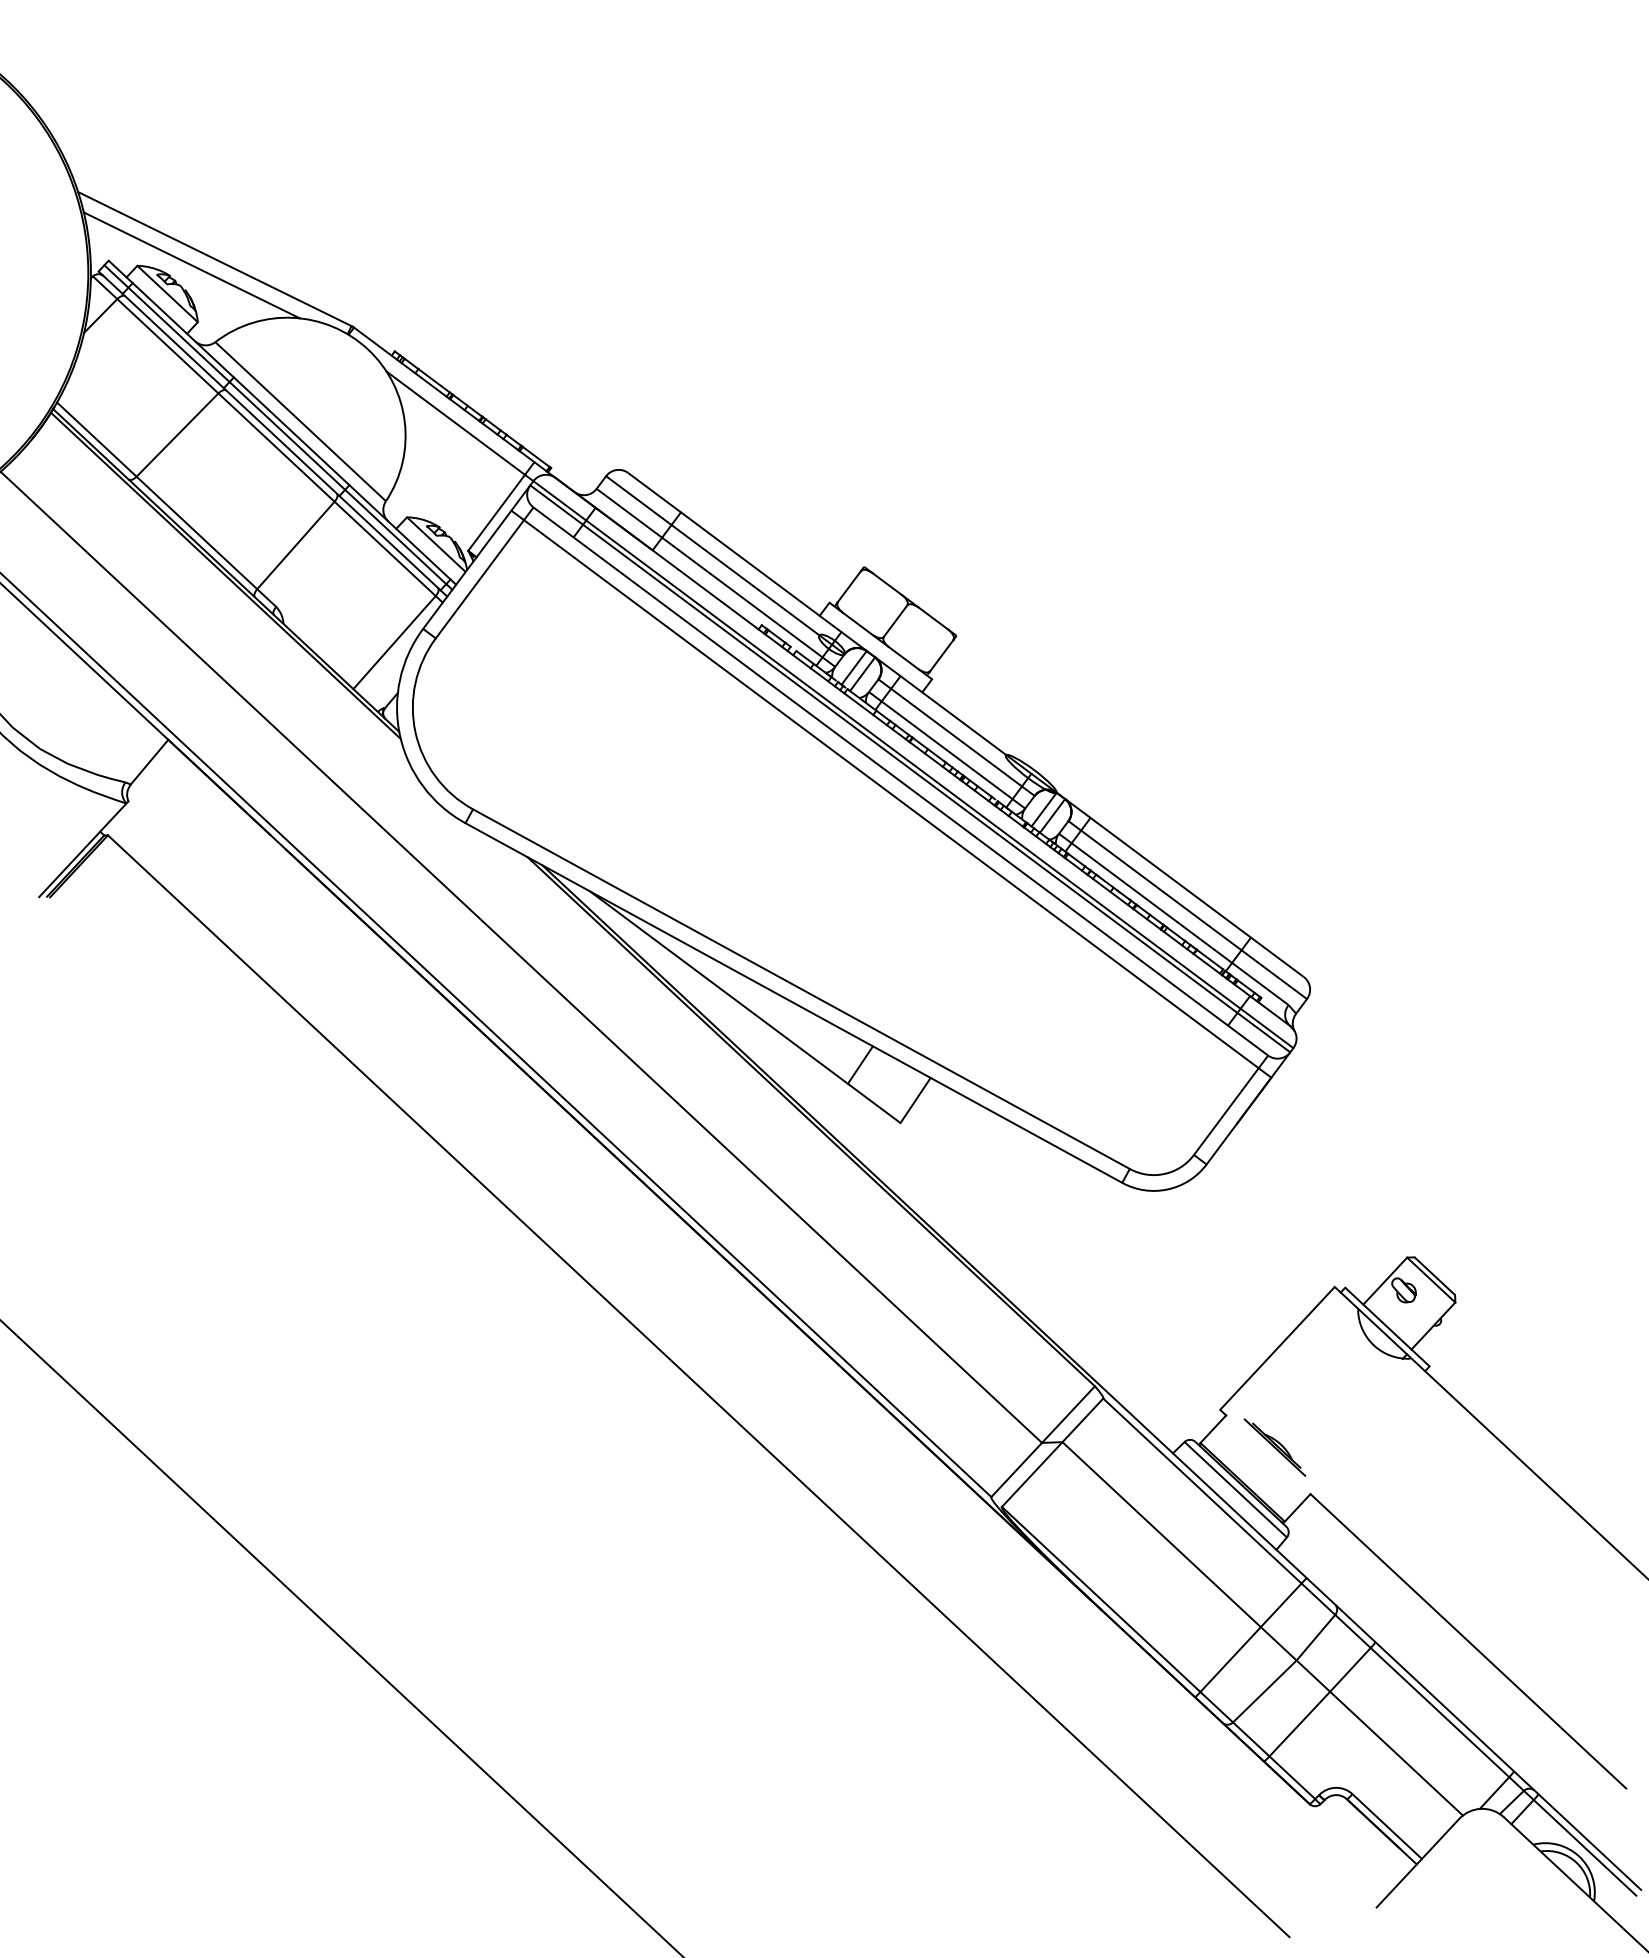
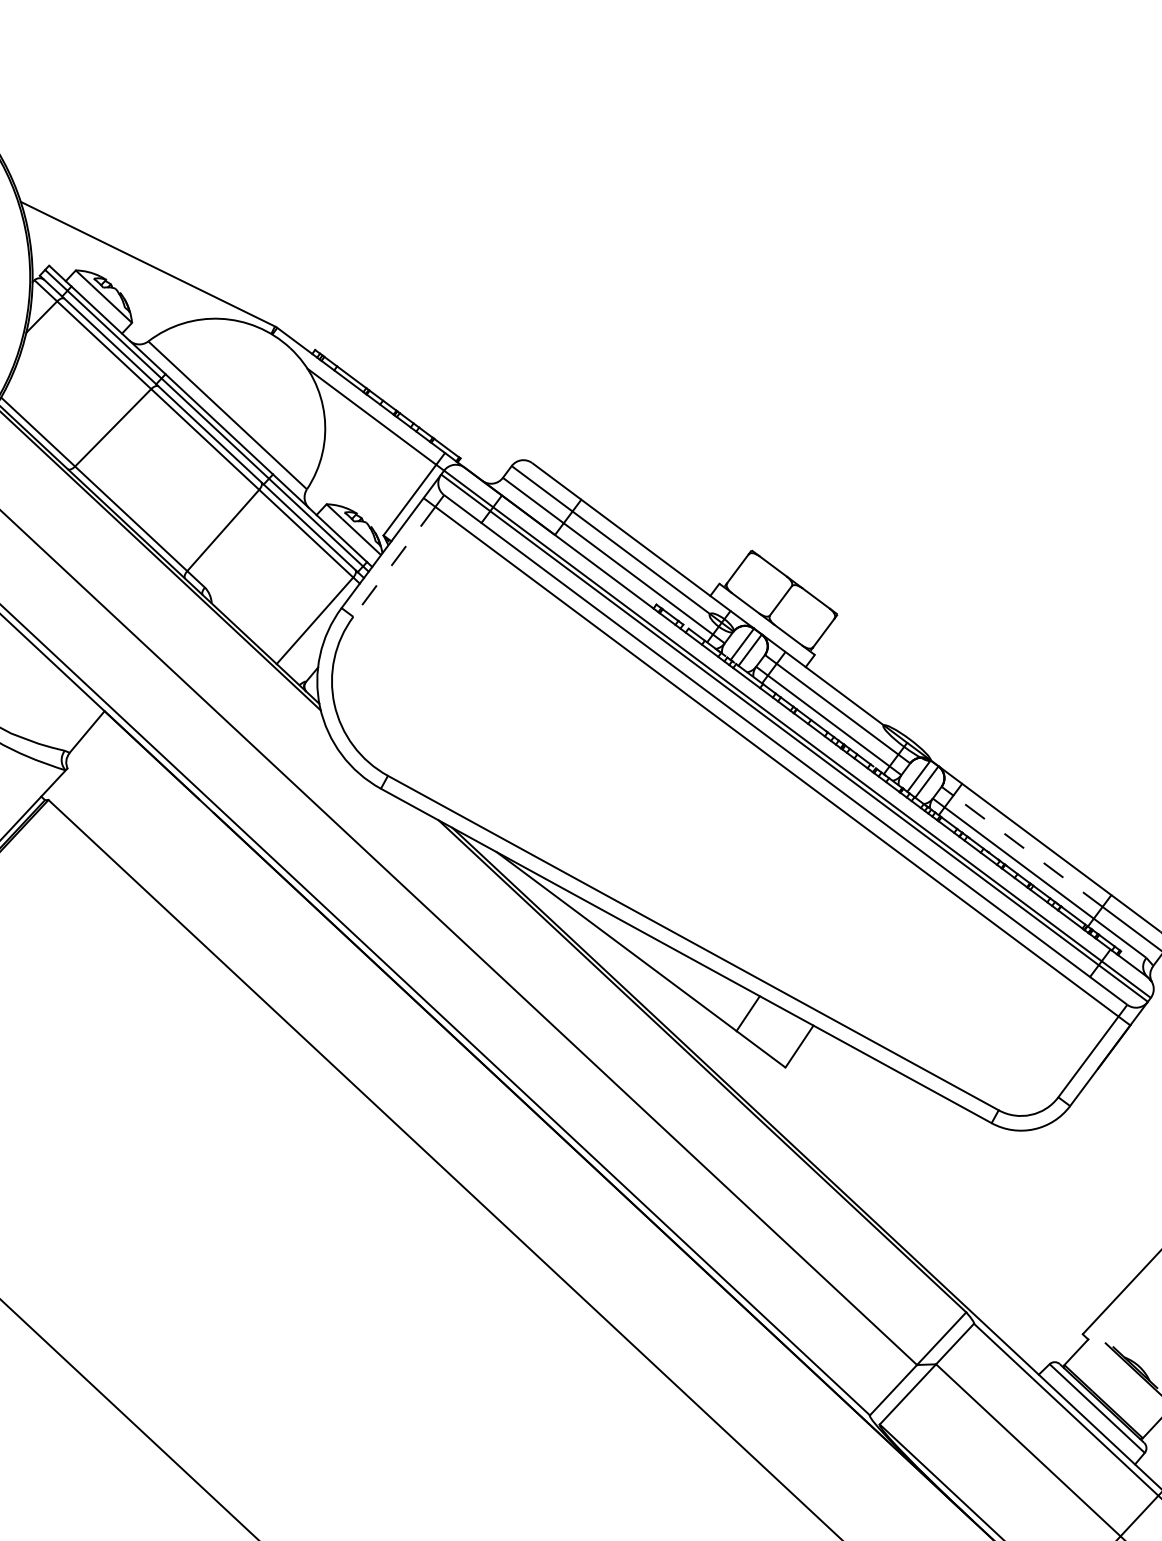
line: (191, 265) -> (126, 270), removed
line: (479, 579) -> (393, 562), solid -> dashed
line: (1160, 890) -> (1027, 851), solid -> dashed

